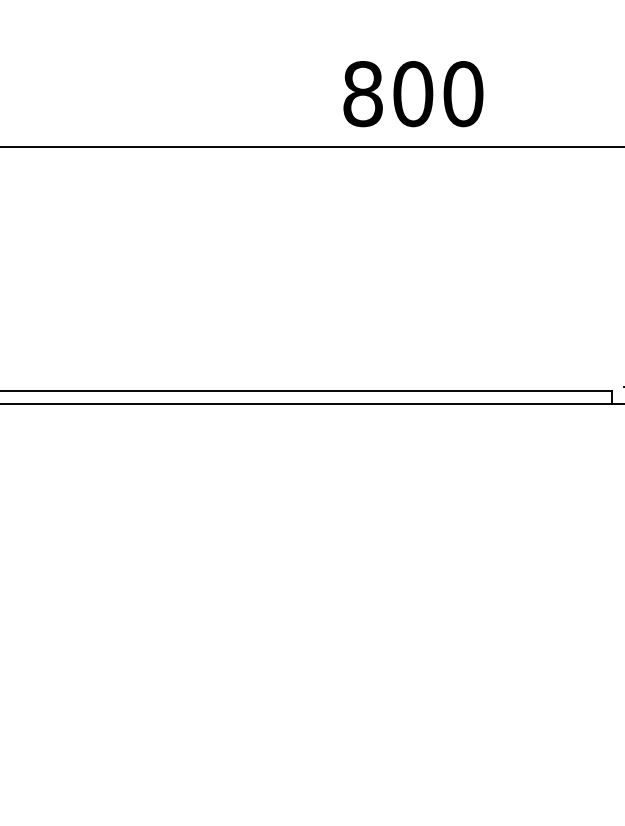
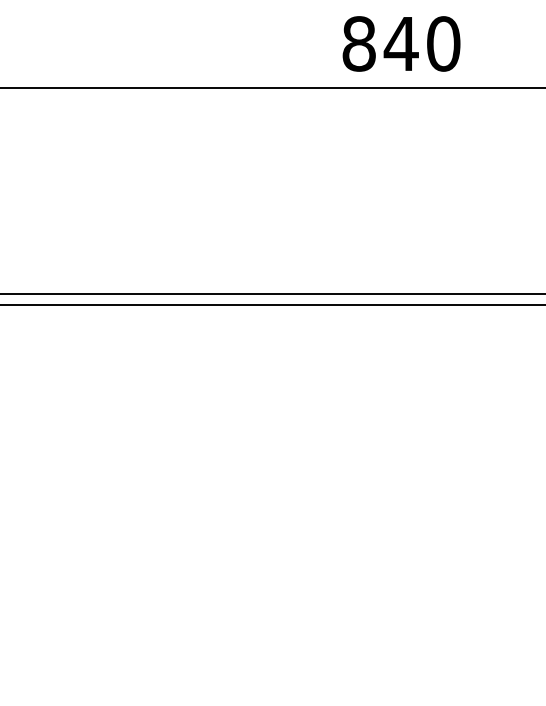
text: (412, 93) -> (400, 43), 800 -> 840

